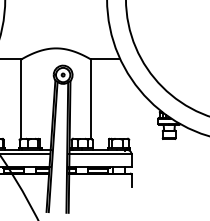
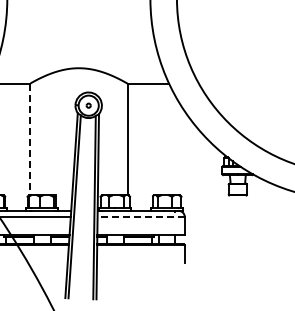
line: (21, 99) -> (30, 139), solid -> dashed
line: (100, 154) -> (141, 217), solid -> dashed

